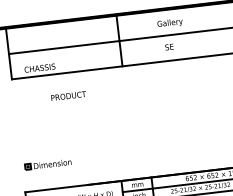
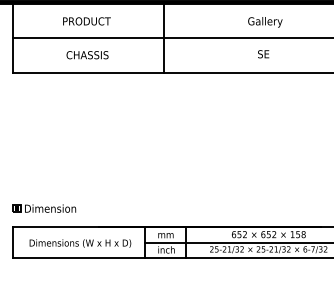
text: (170, 23) -> (265, 22), moved
text: (169, 47) -> (263, 54), moved
text: (39, 68) -> (87, 55), moved
text: (68, 96) -> (86, 21), moved
part: (48, 164) -> (44, 208), moved

